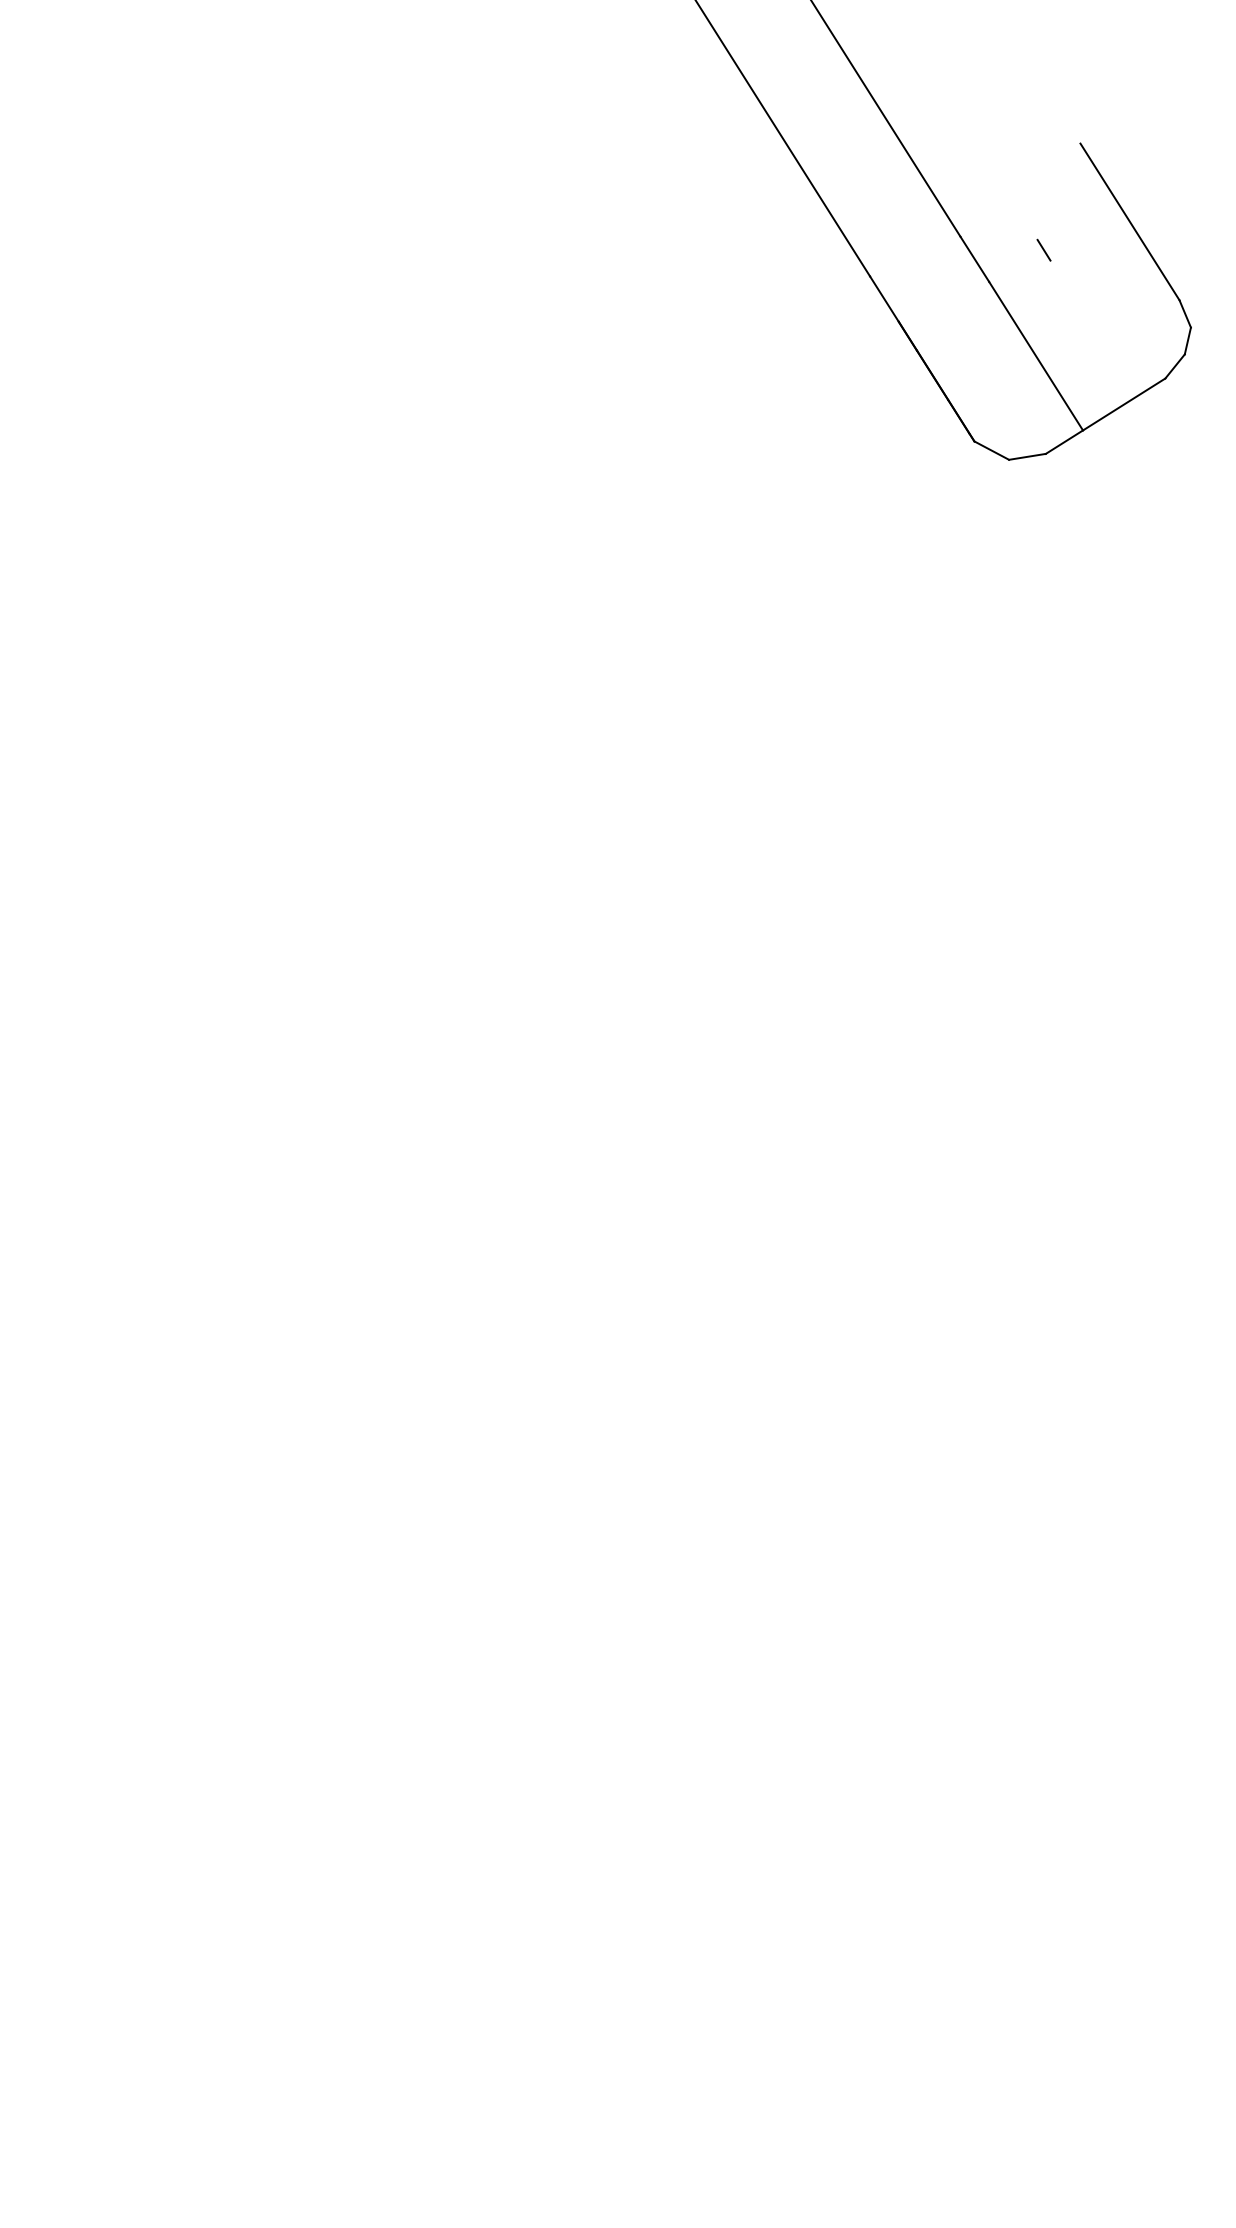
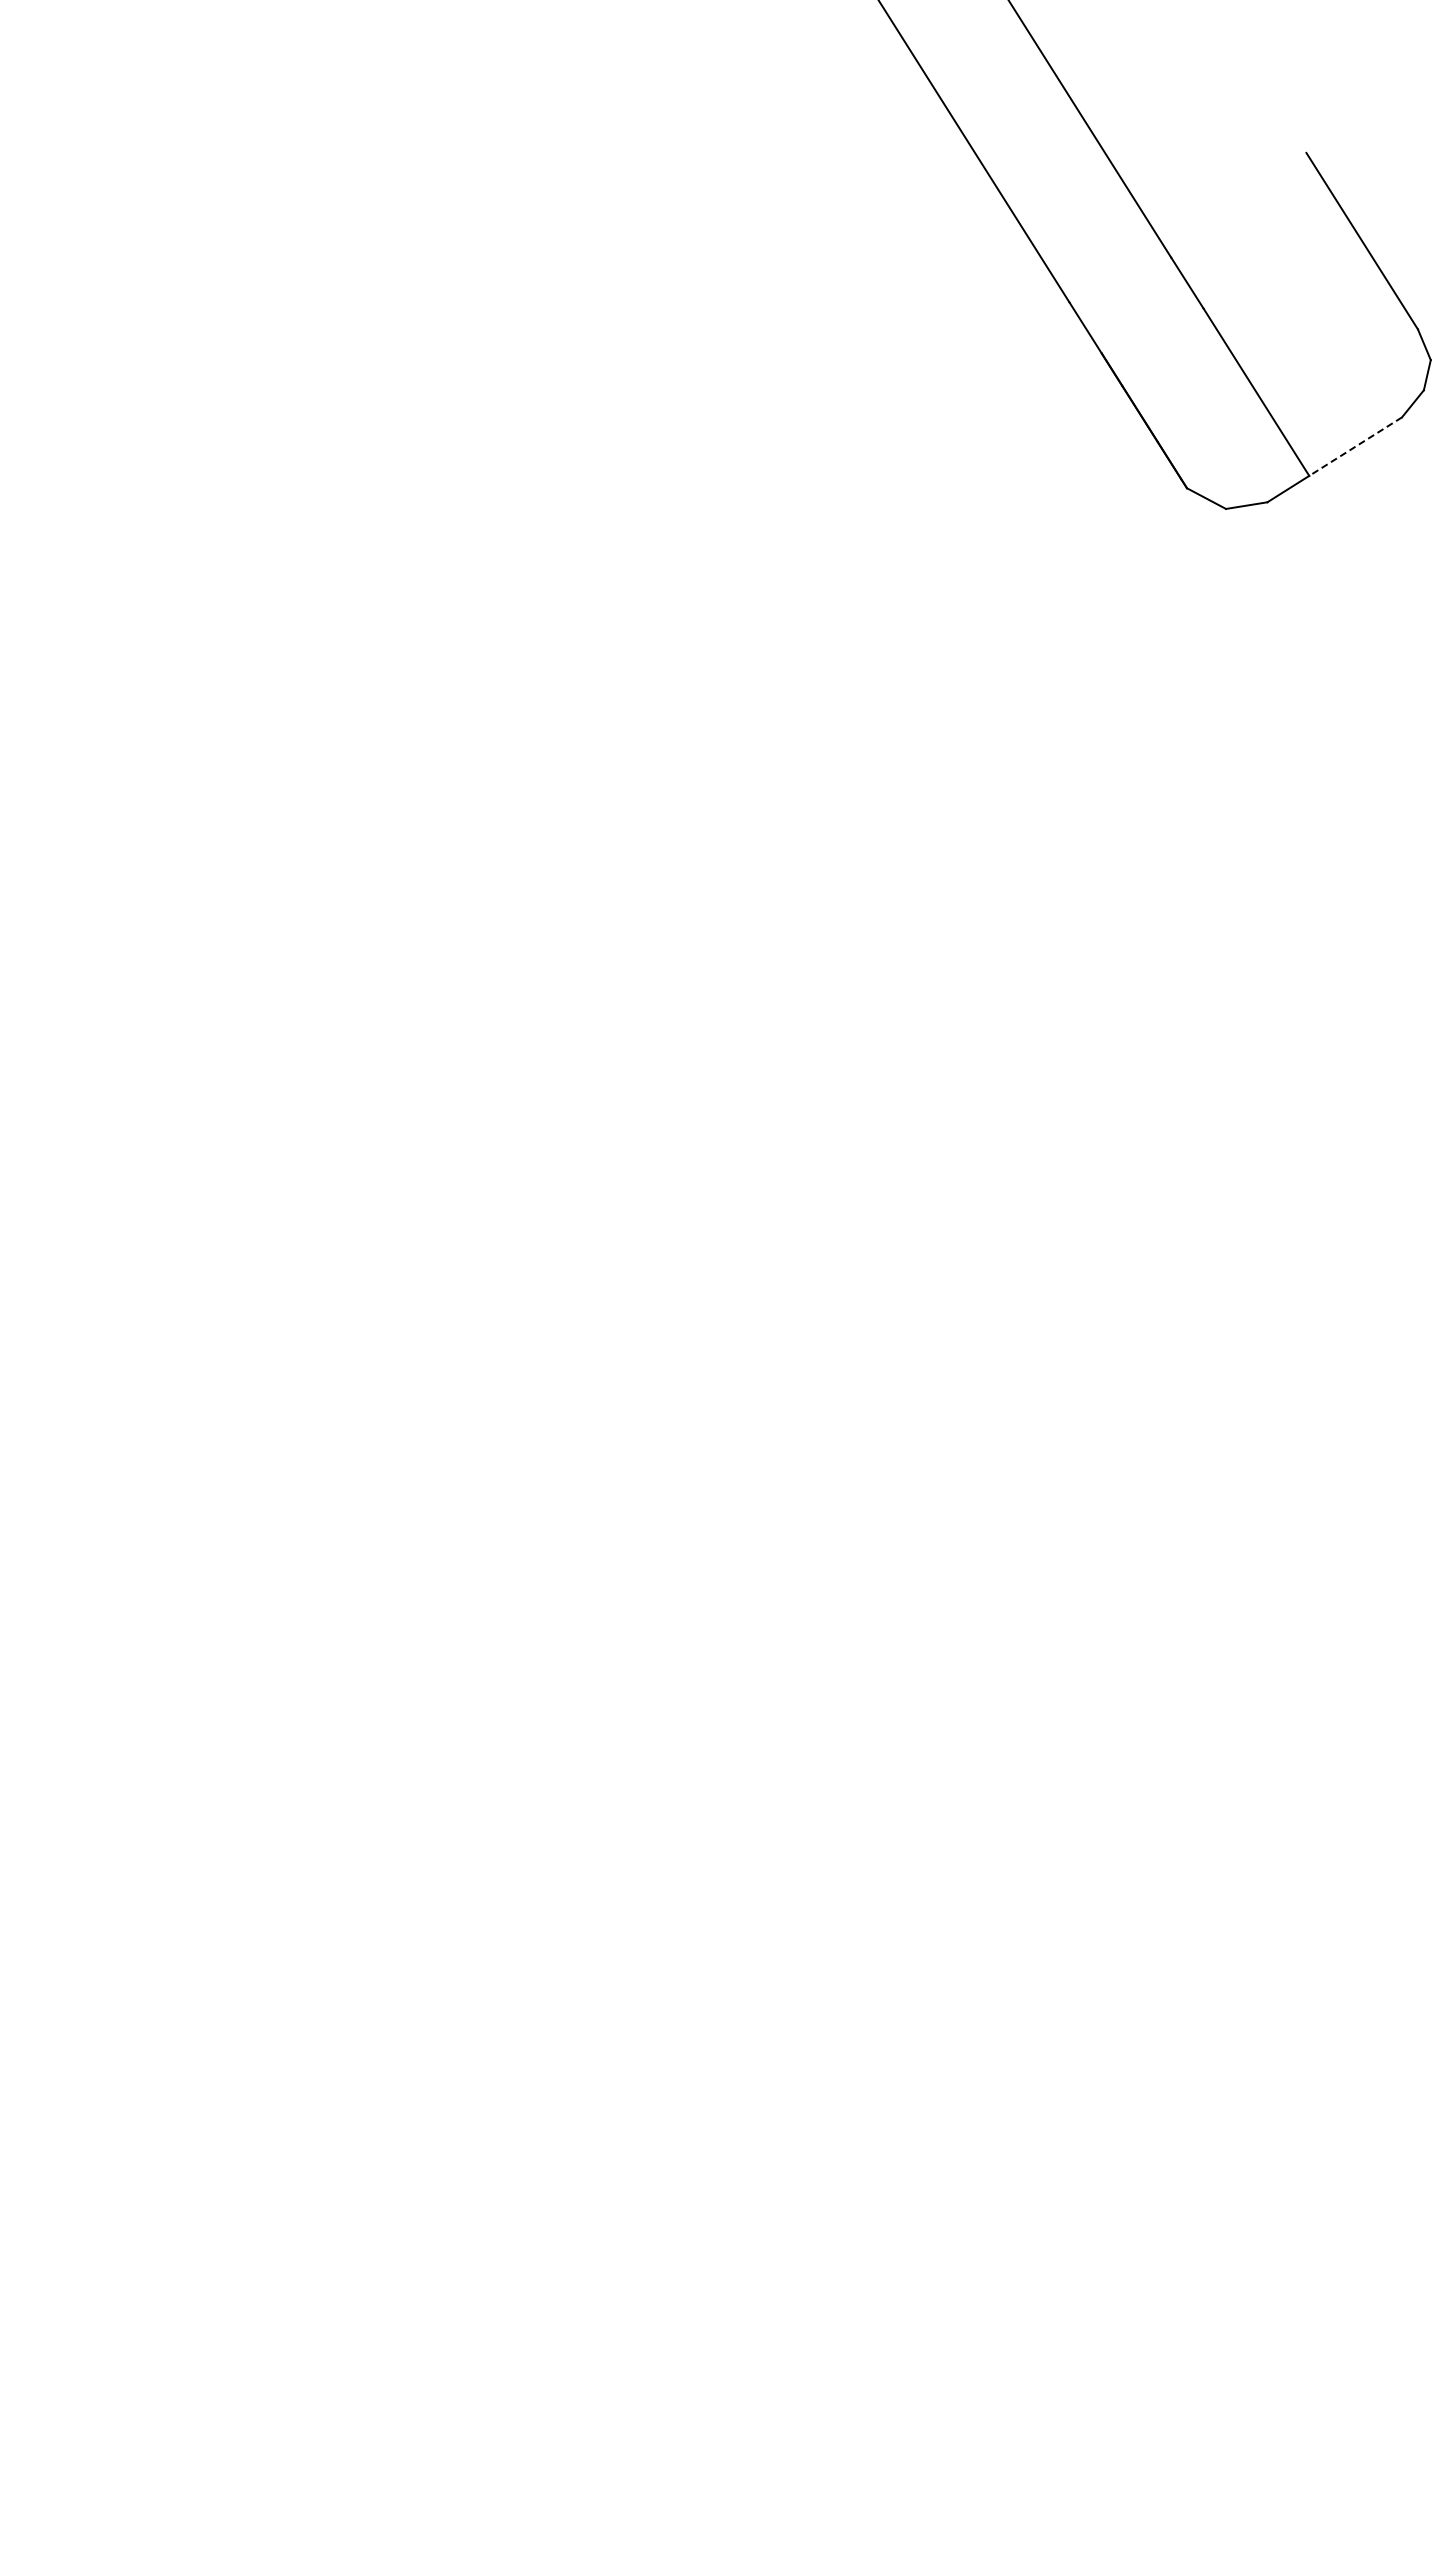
line: (1044, 249) -> (1265, 272), removed
line: (1124, 404) -> (1355, 446), solid -> dashed

